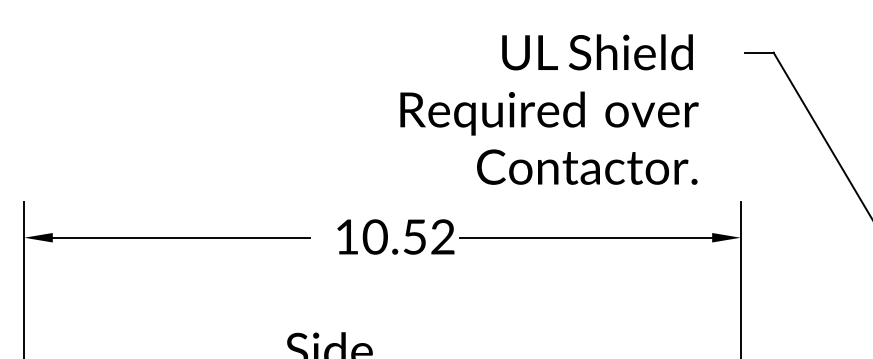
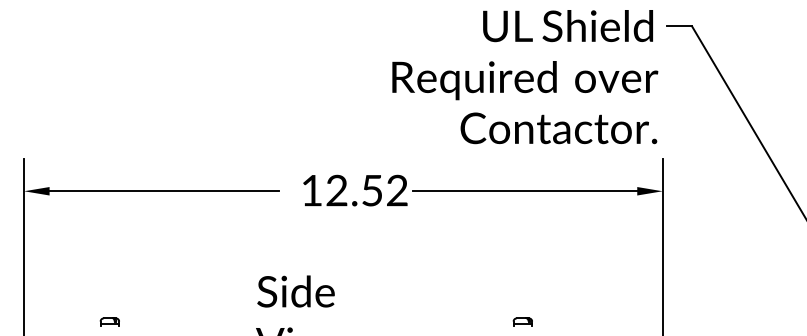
text: (549, 110) -> (525, 77), moved
text: (374, 236) -> (336, 190), 10.52 -> 12.52

